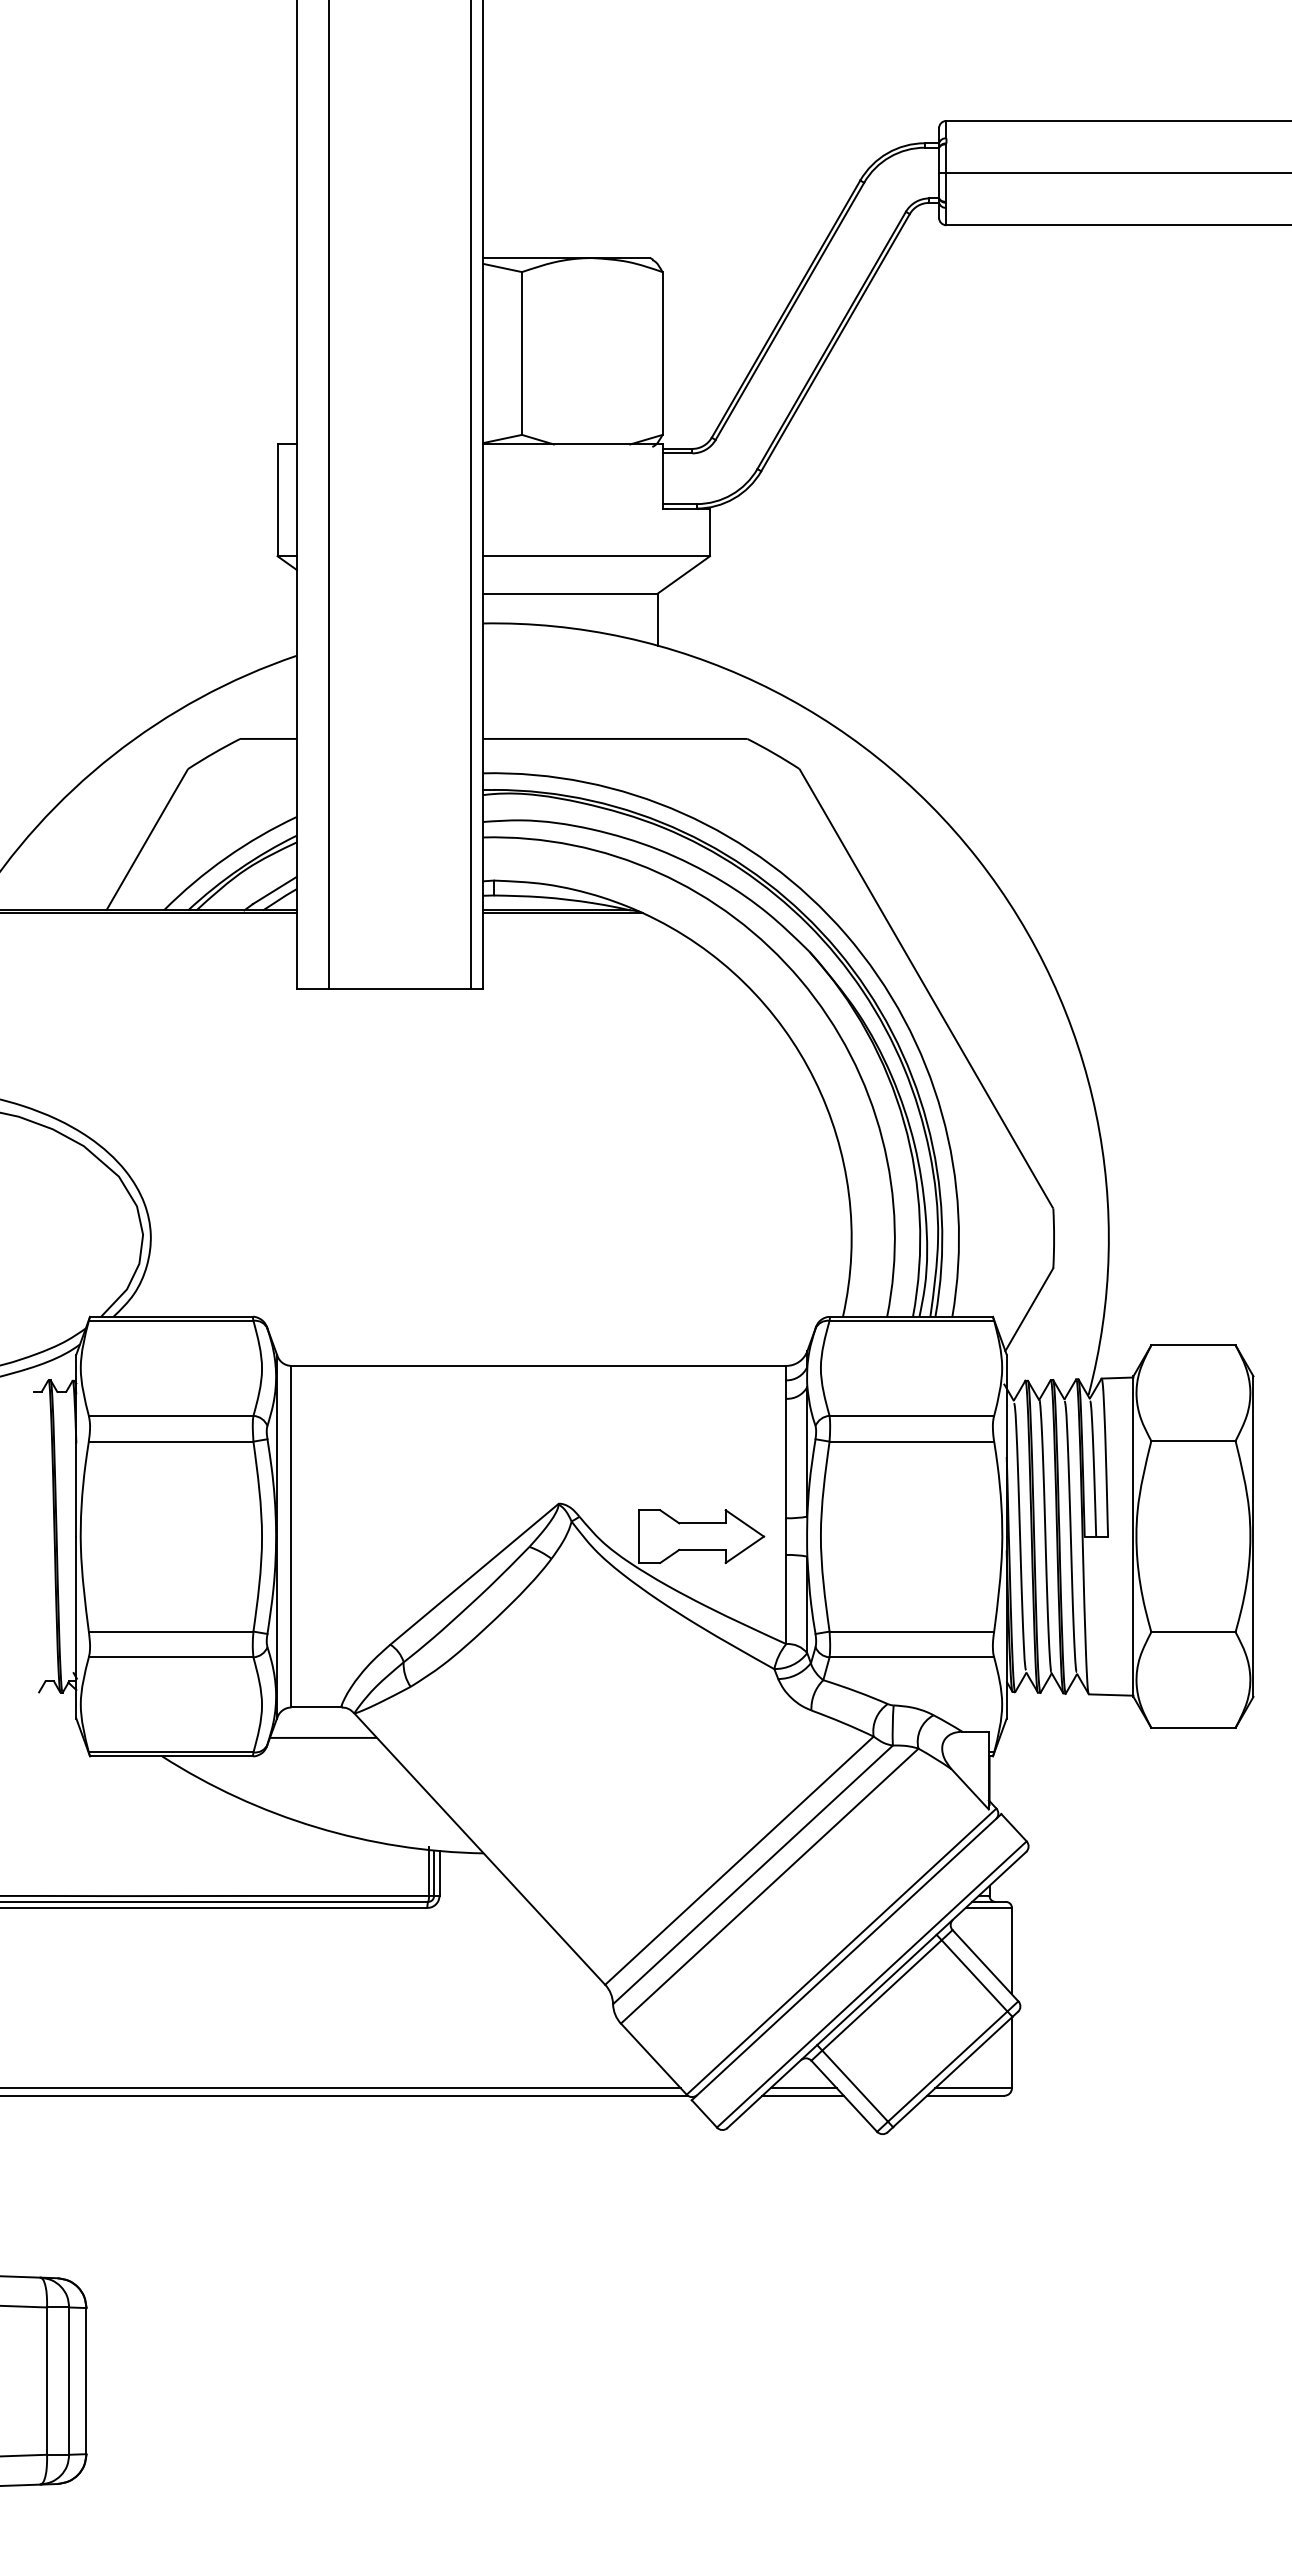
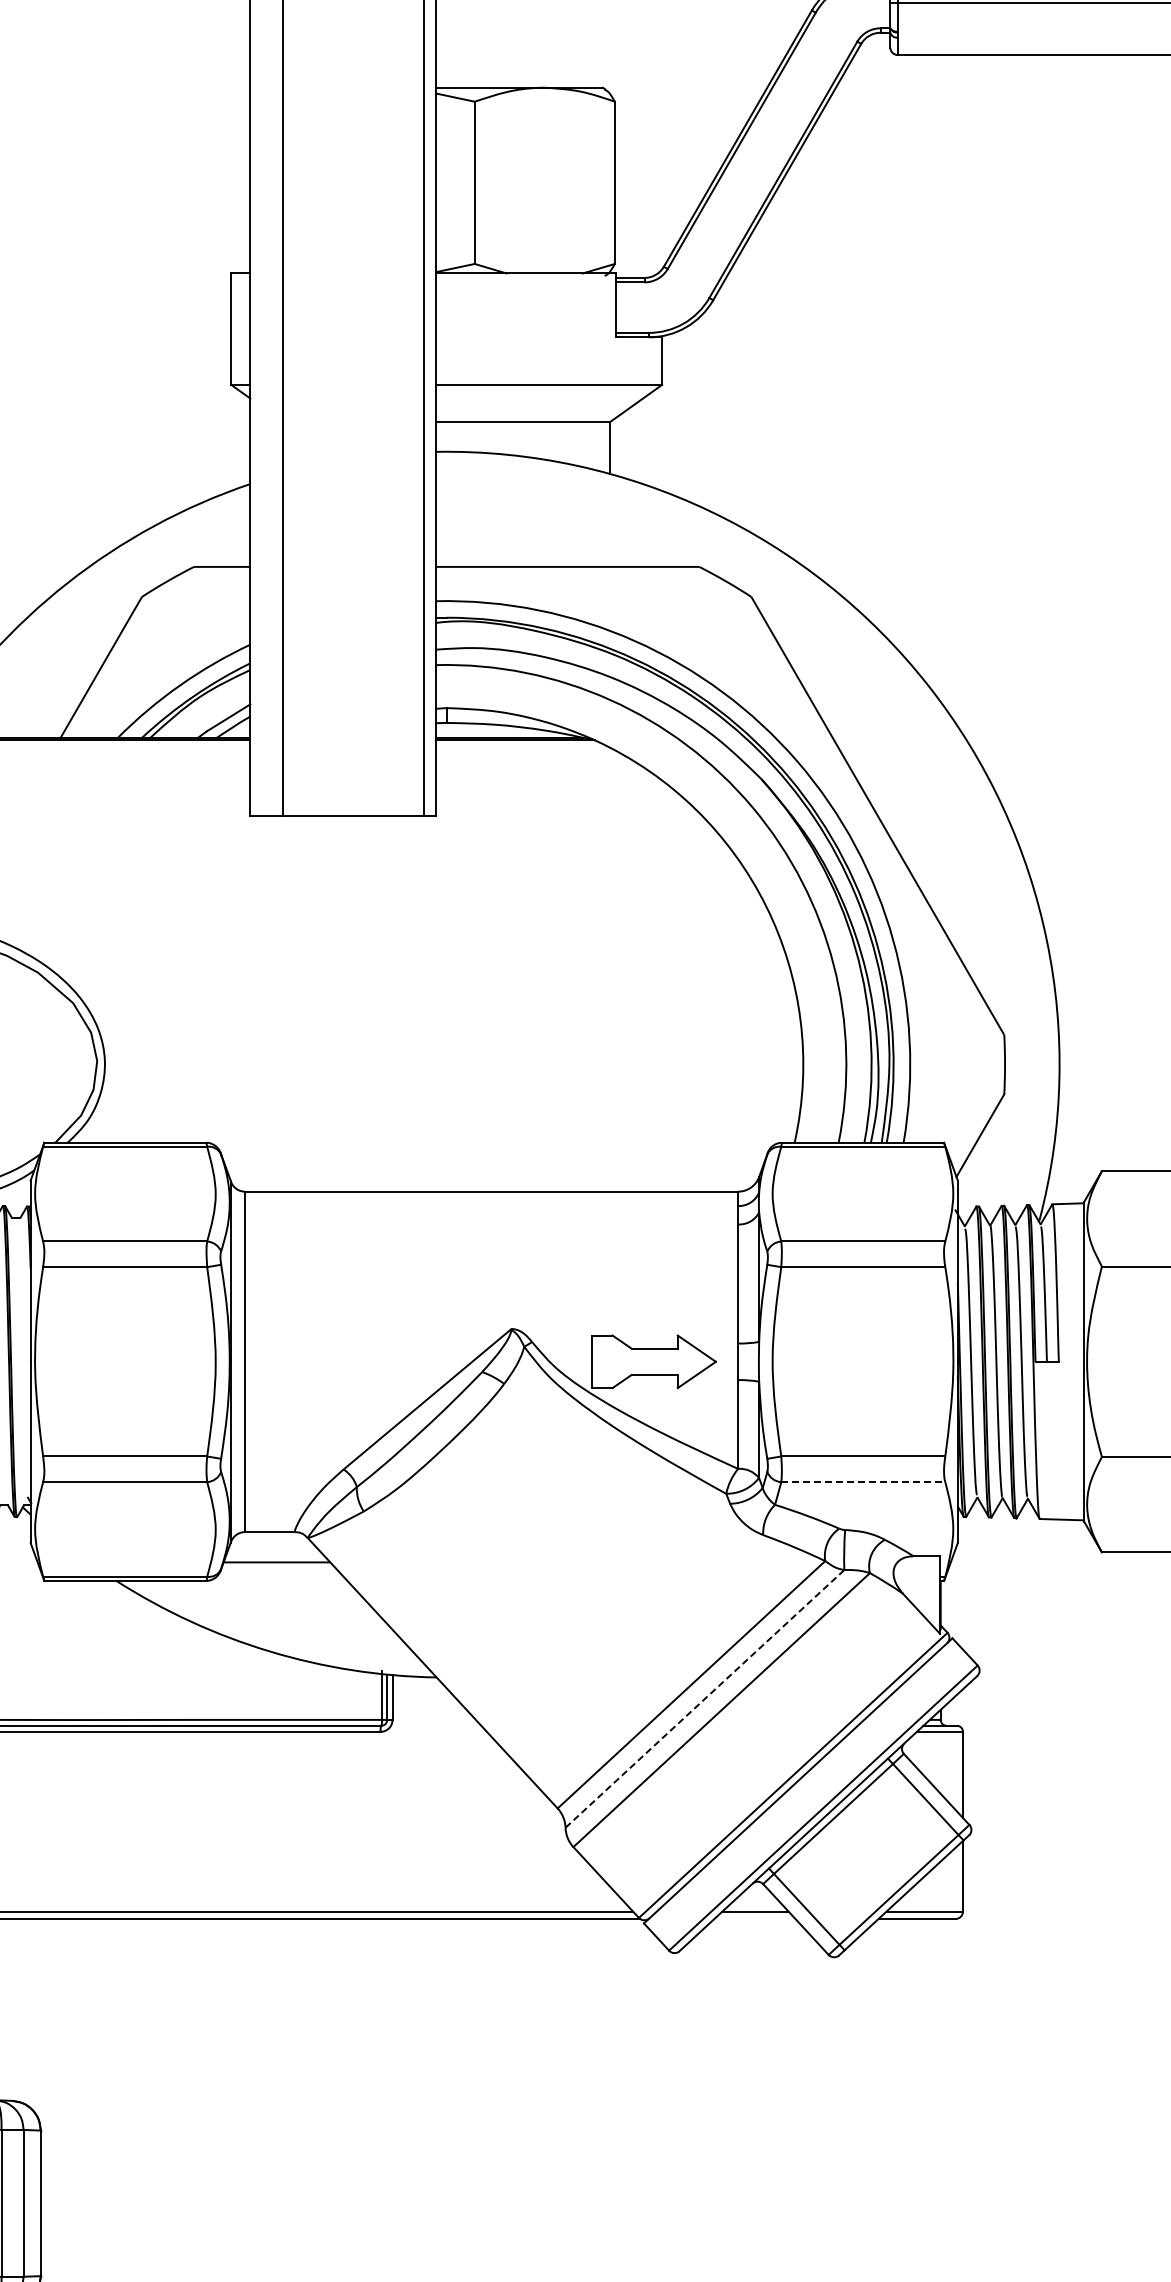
line: (912, 1657) -> (863, 1482), solid -> dashed
line: (753, 1874) -> (705, 1698), solid -> dashed
line: (802, 2095) -> (754, 1918), removed

